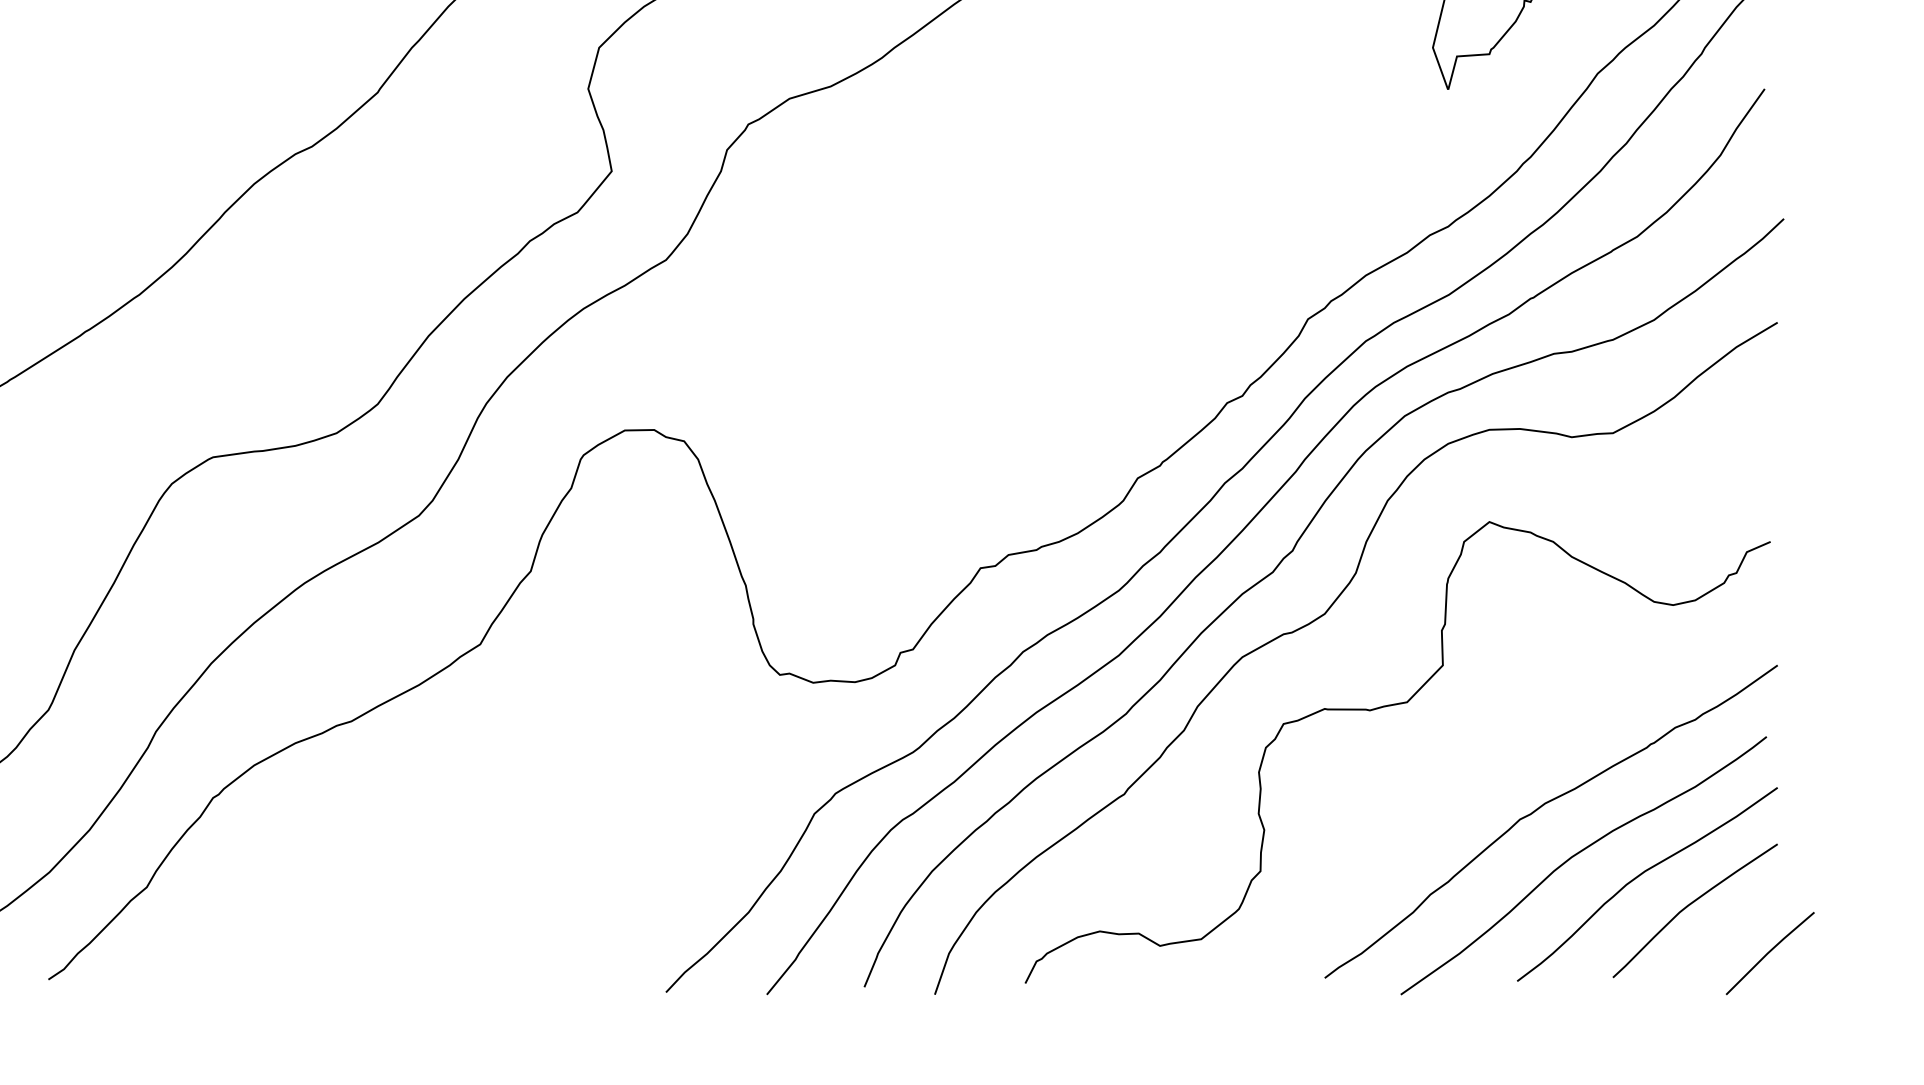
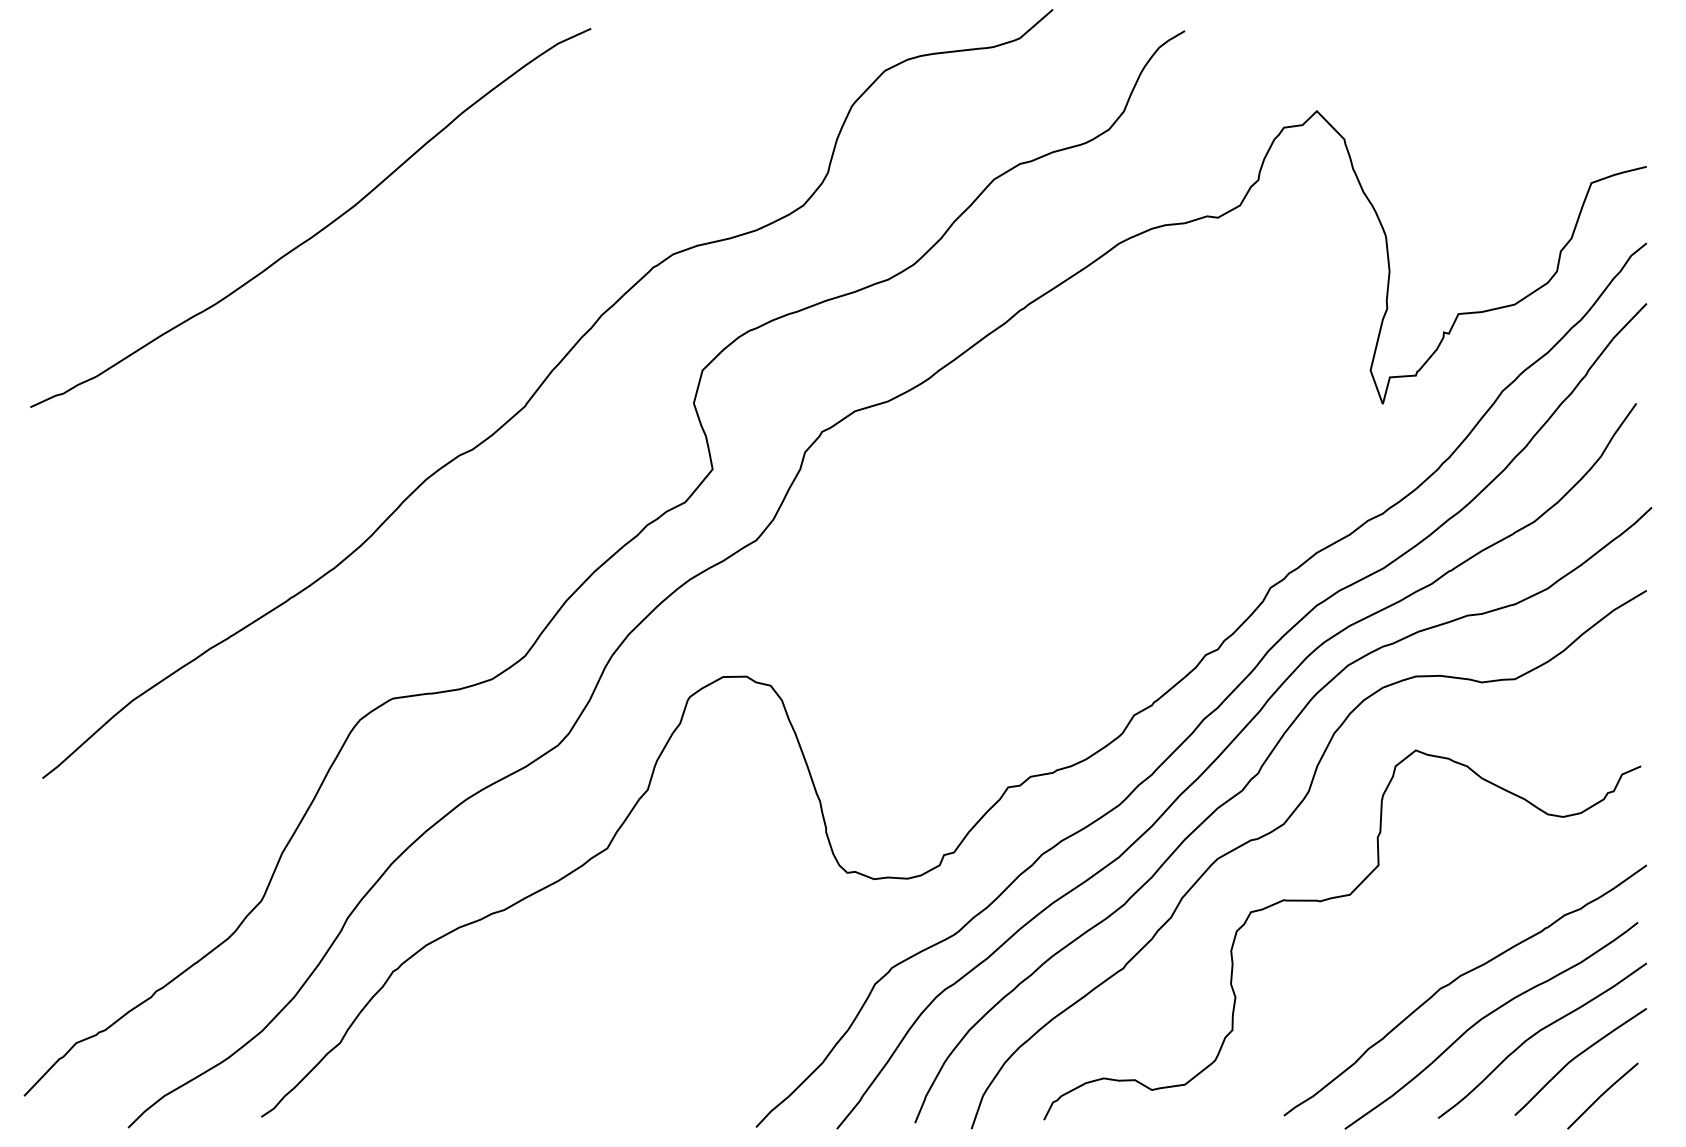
line: (1769, 952) -> (1602, 1095), moved

